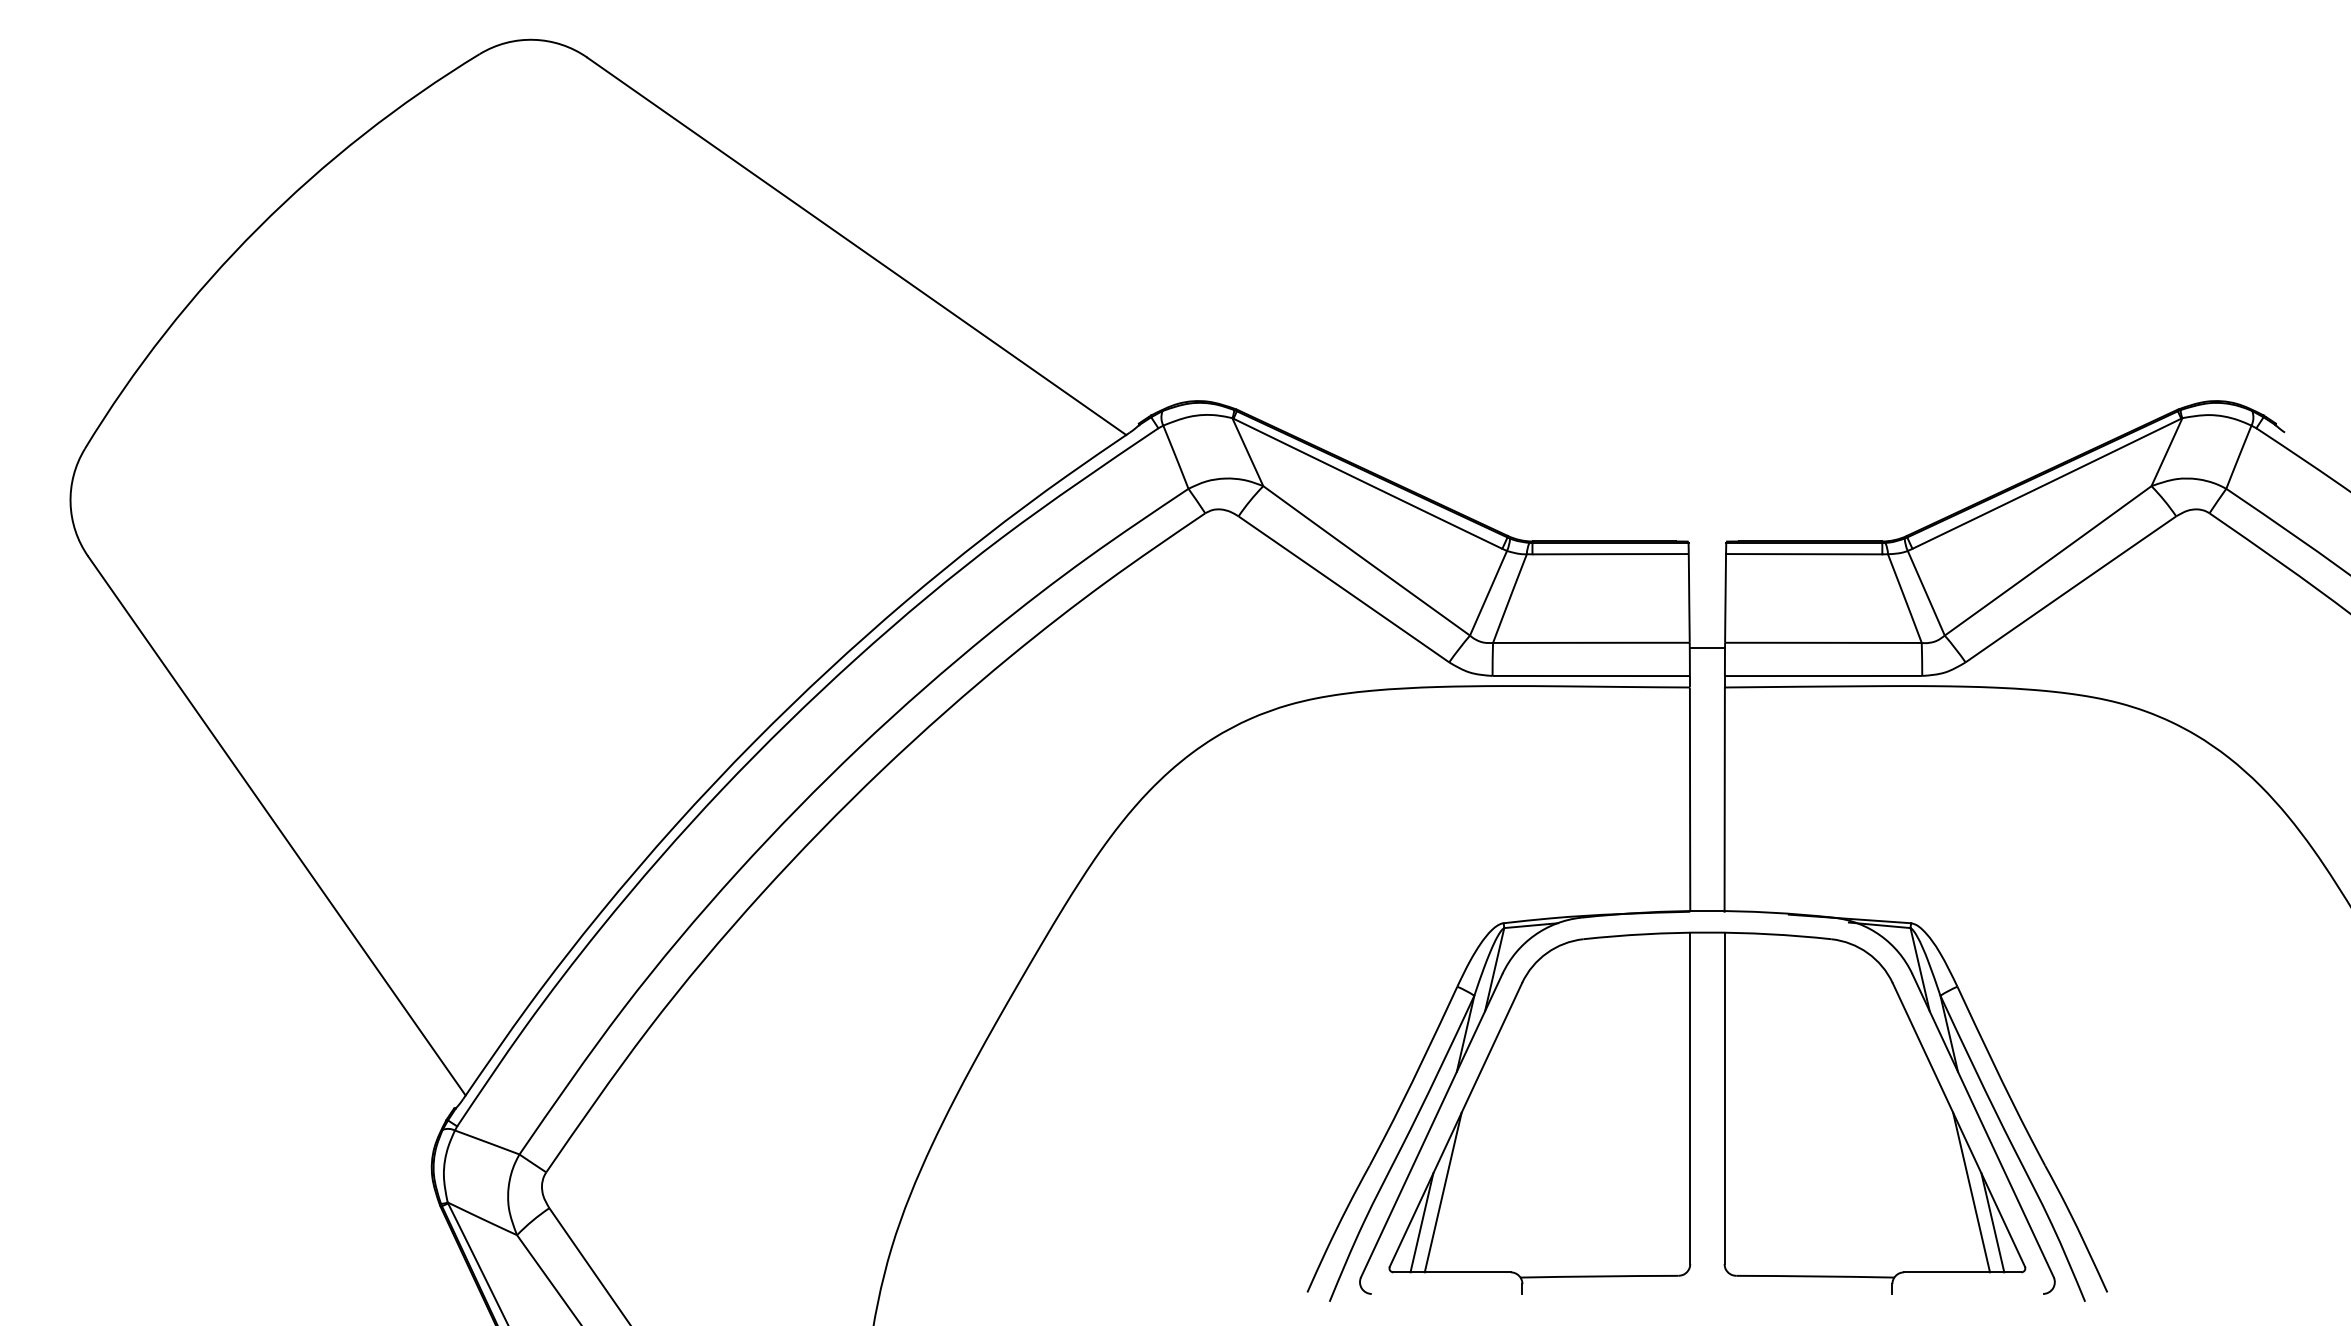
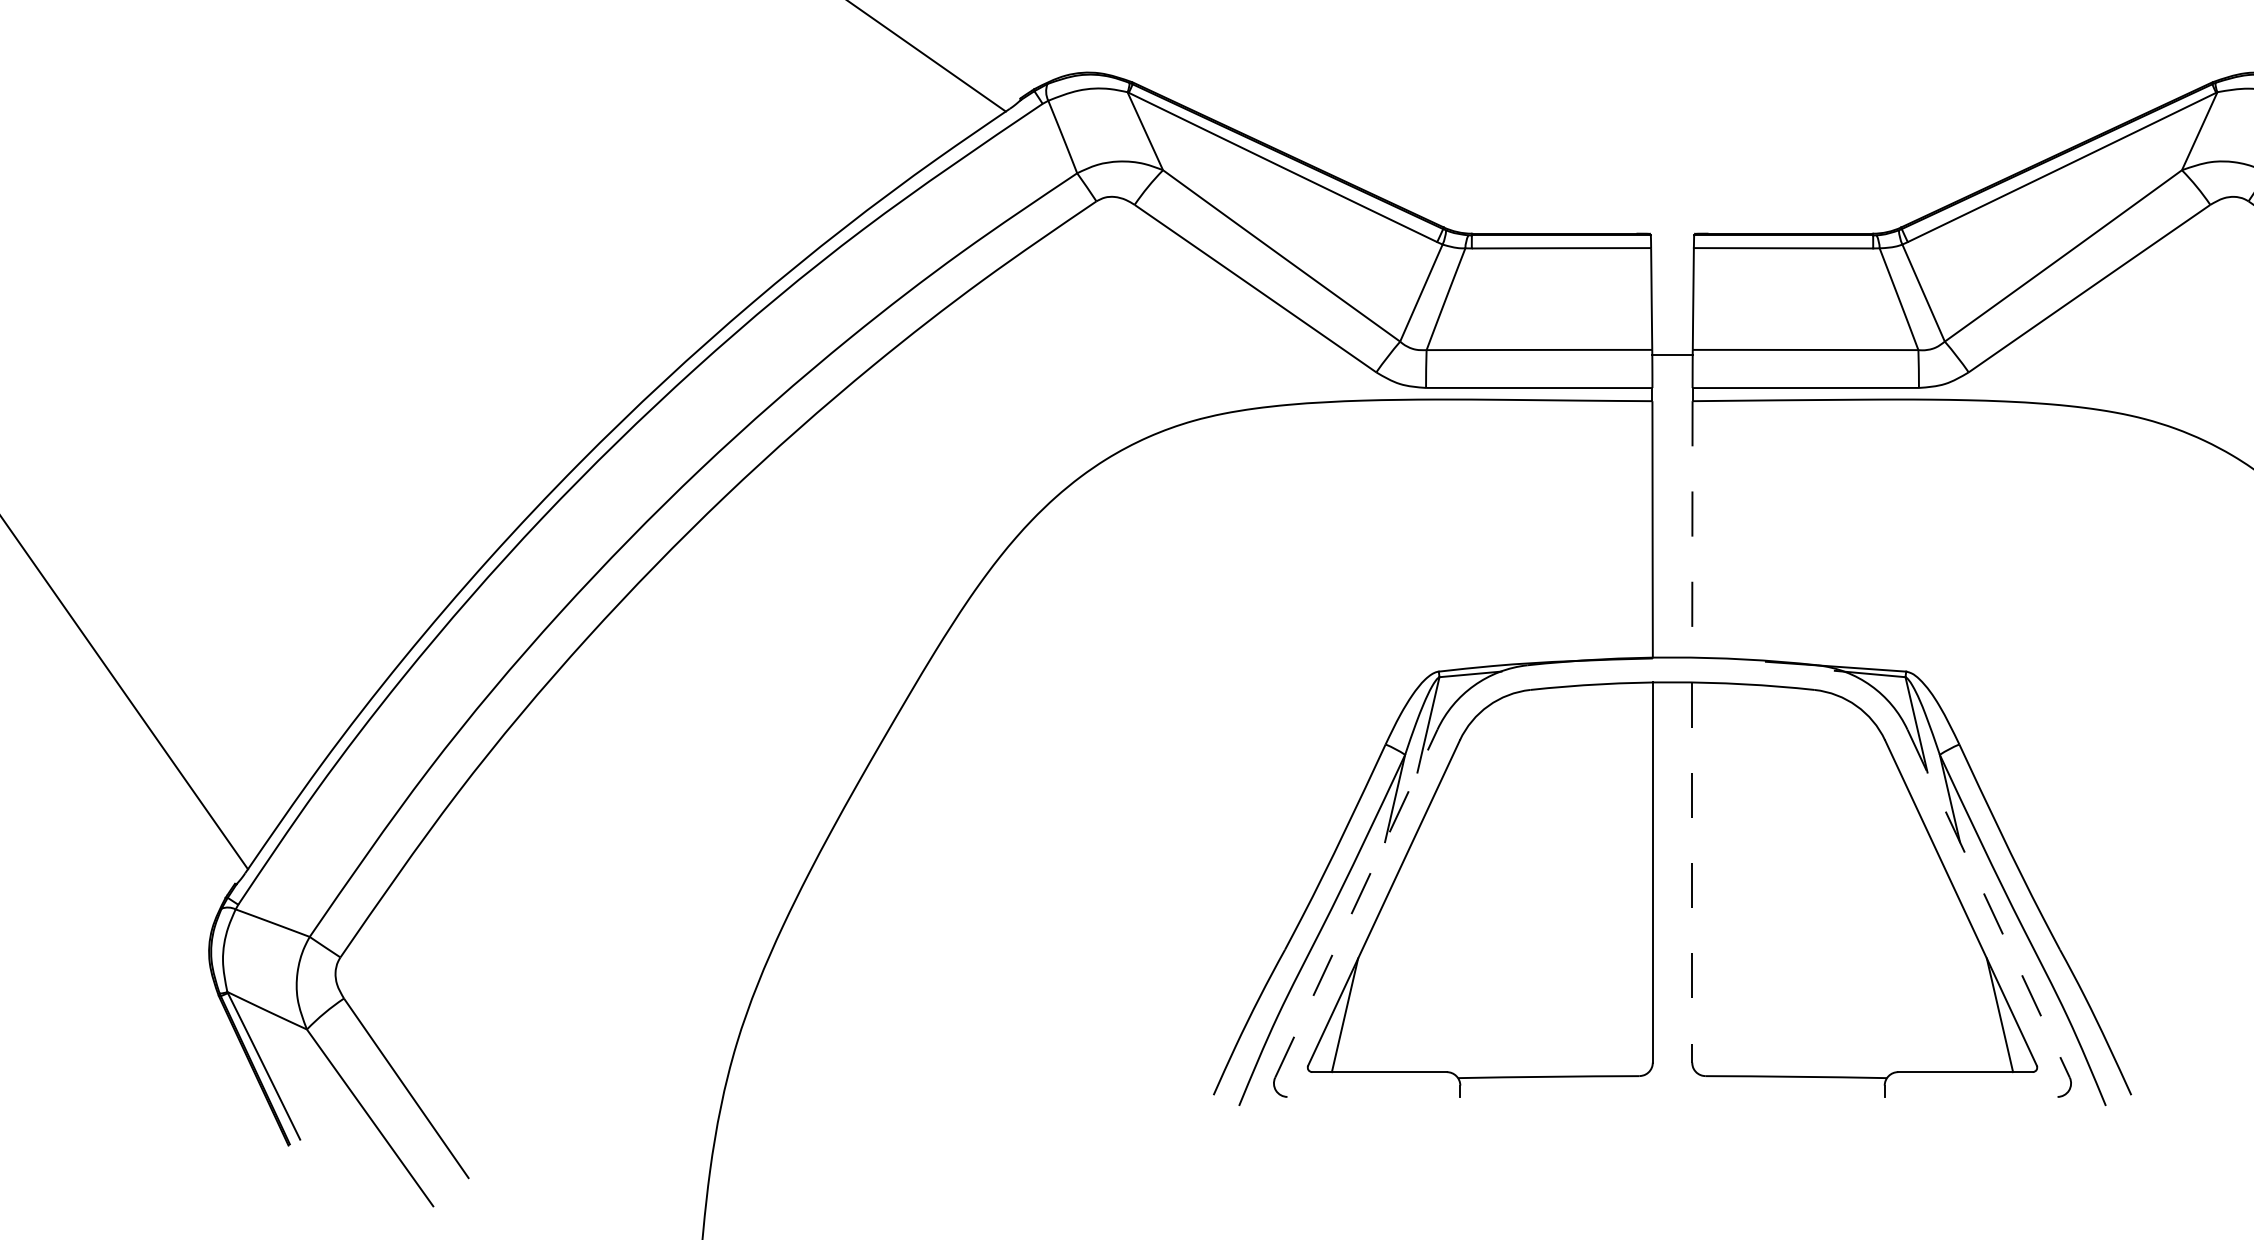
line: (1724, 800) -> (1692, 530), solid -> dashed
line: (1724, 1098) -> (1692, 872), solid -> dashed
line: (1431, 1125) -> (1355, 903), solid -> dashed
line: (1983, 1126) -> (1989, 904), solid -> dashed
line: (1442, 1192) -> (1368, 980), removed
line: (1971, 1192) -> (1975, 980), removed

